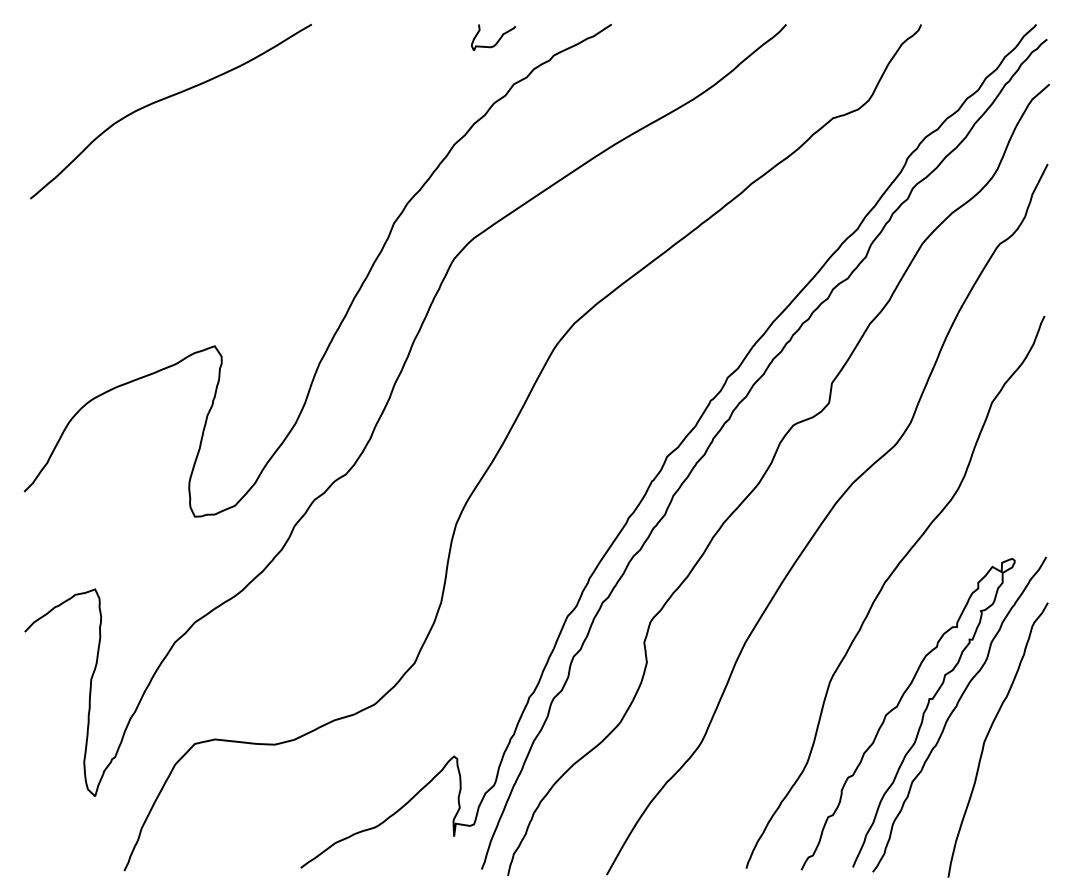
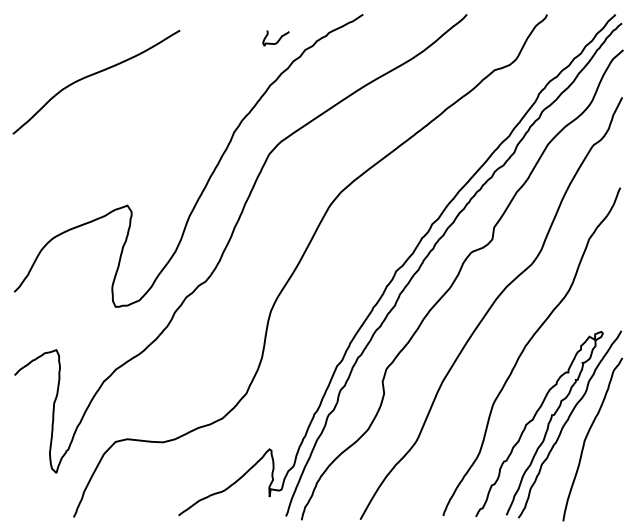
curve: (495, 41) -> (277, 40), moved
curve: (165, 100) -> (93, 75), moved

